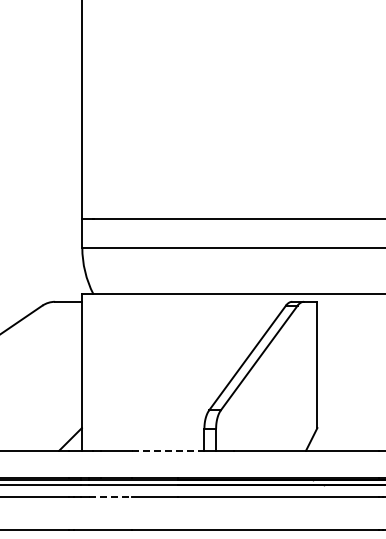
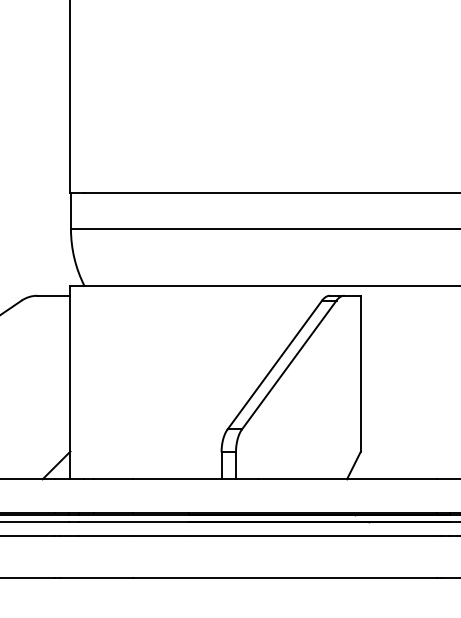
line: (168, 450) -> (177, 479), dashed -> solid
line: (110, 496) -> (105, 535), dashed -> solid

